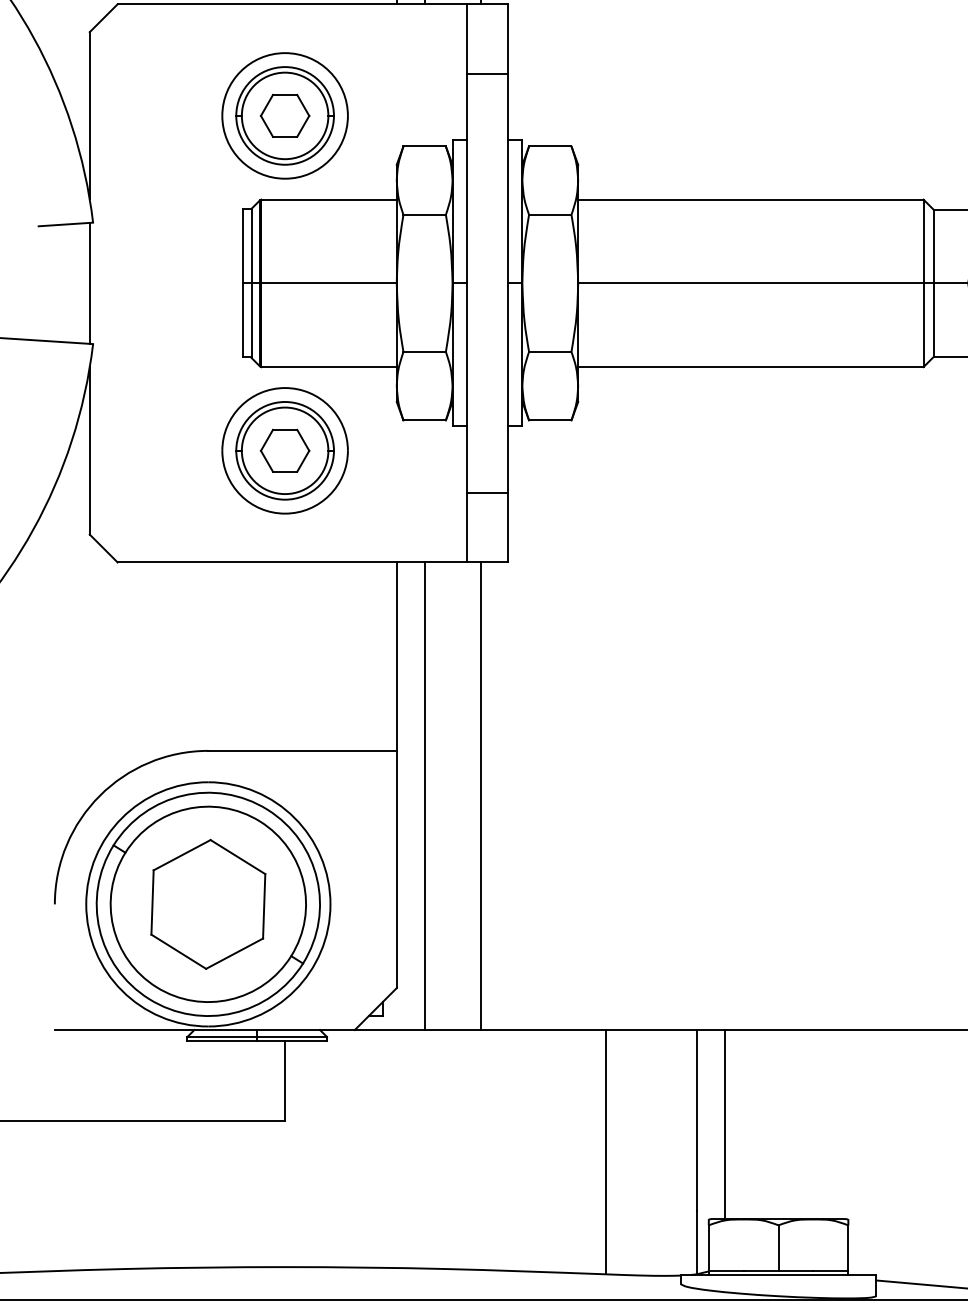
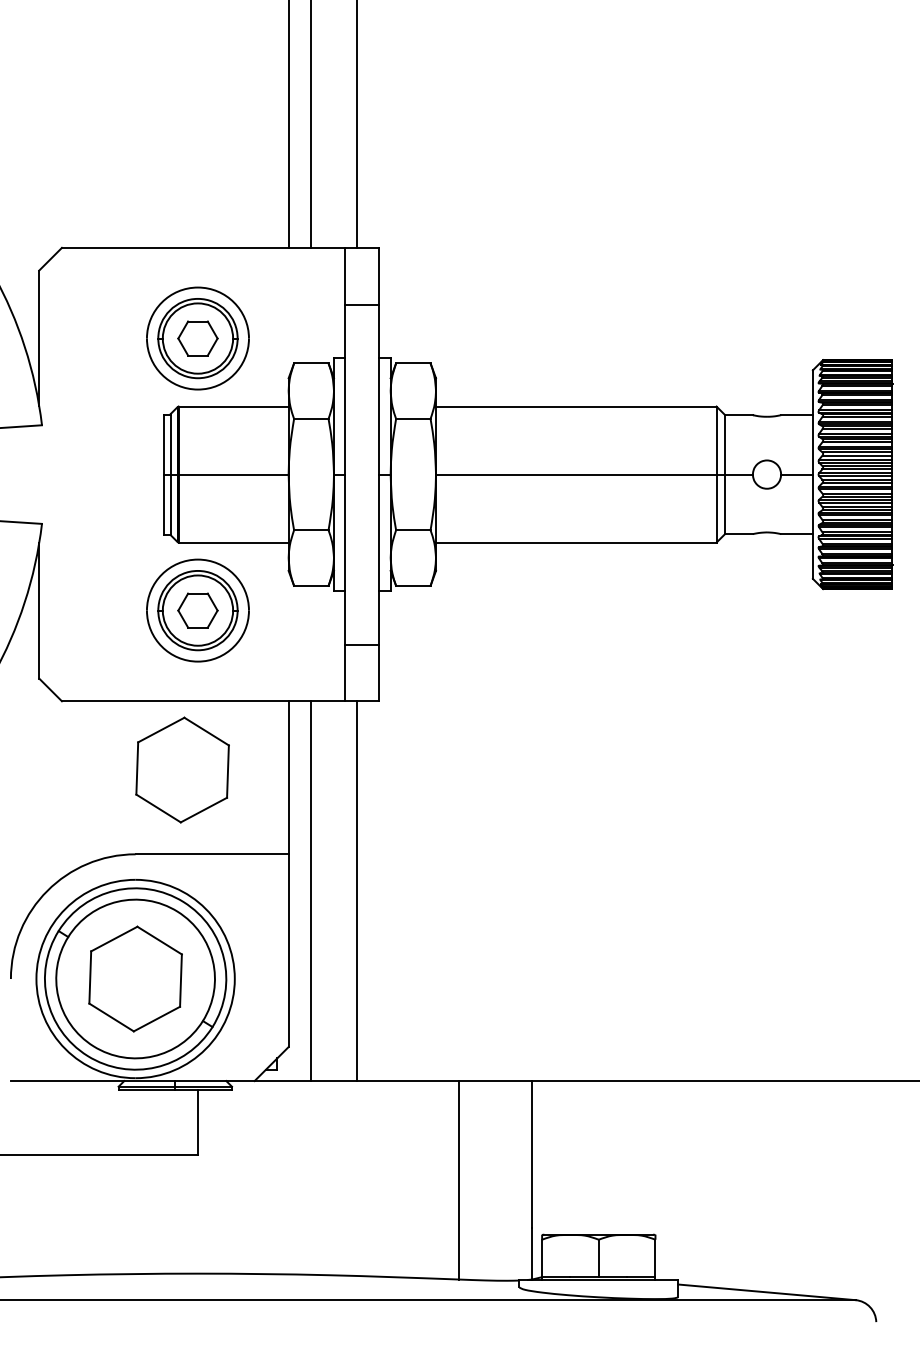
line: (90, 283) -> (39, 474), removed
part: (266, 646) -> (182, 769), added
line: (725, 1124) -> (555, 1157), removed

